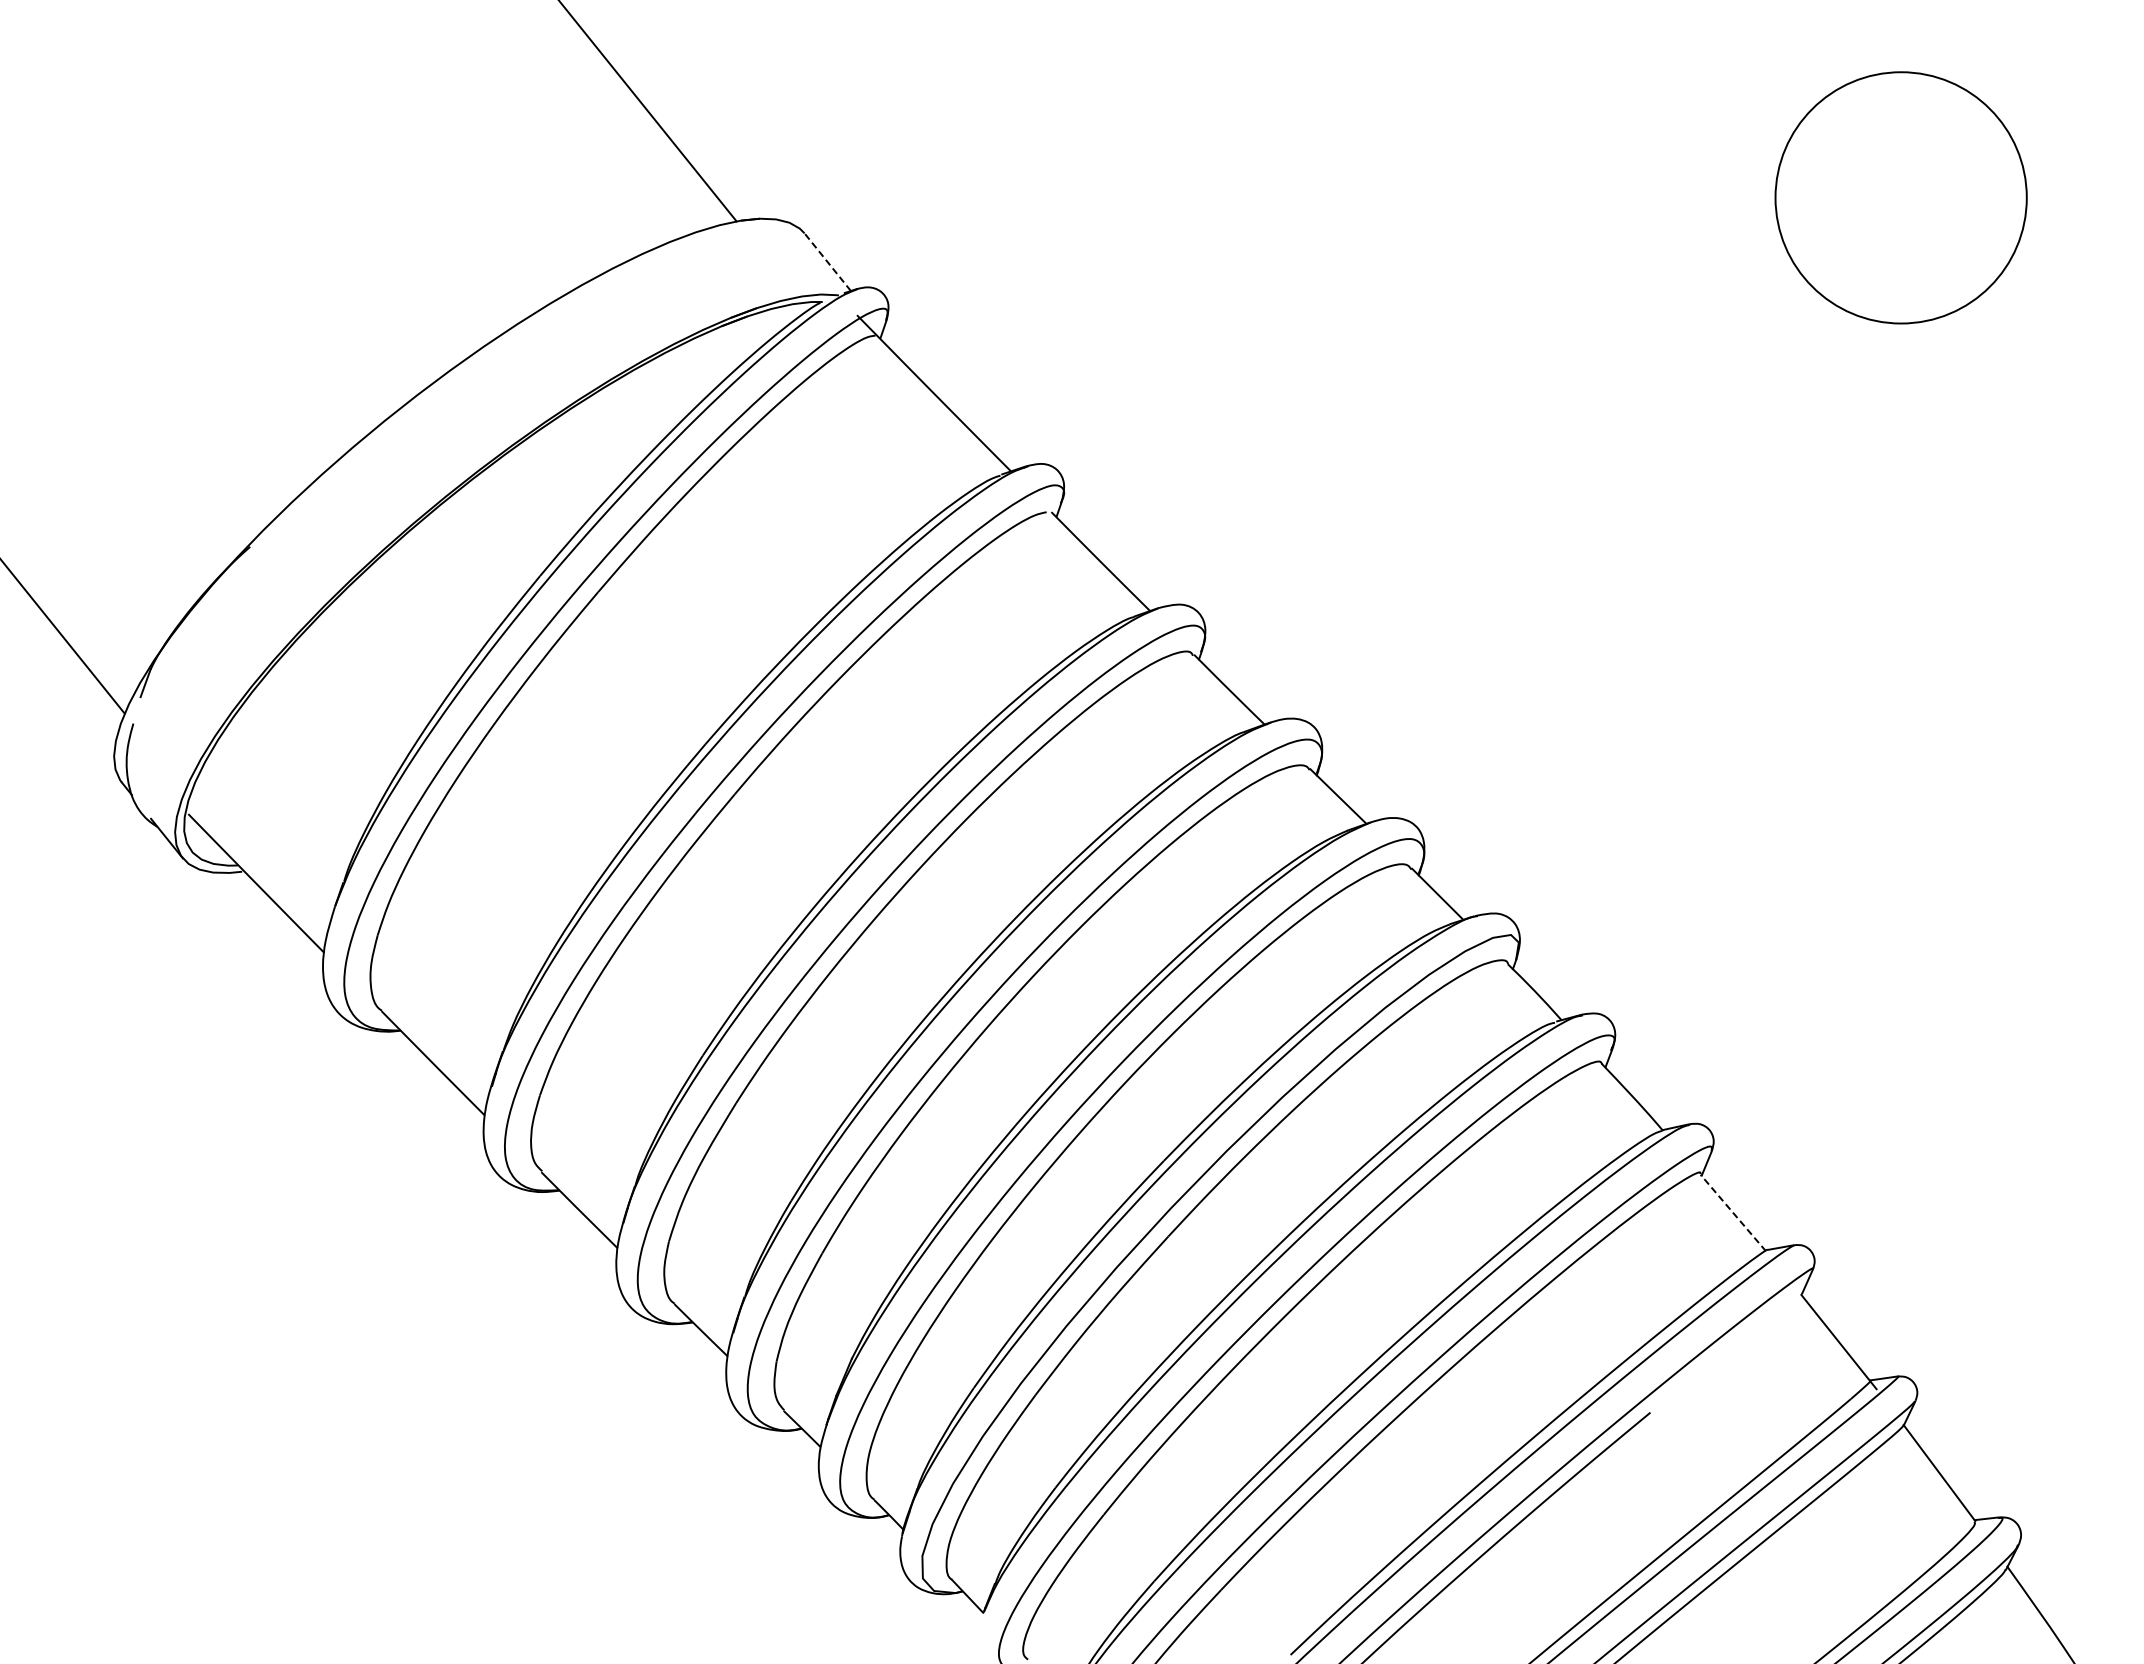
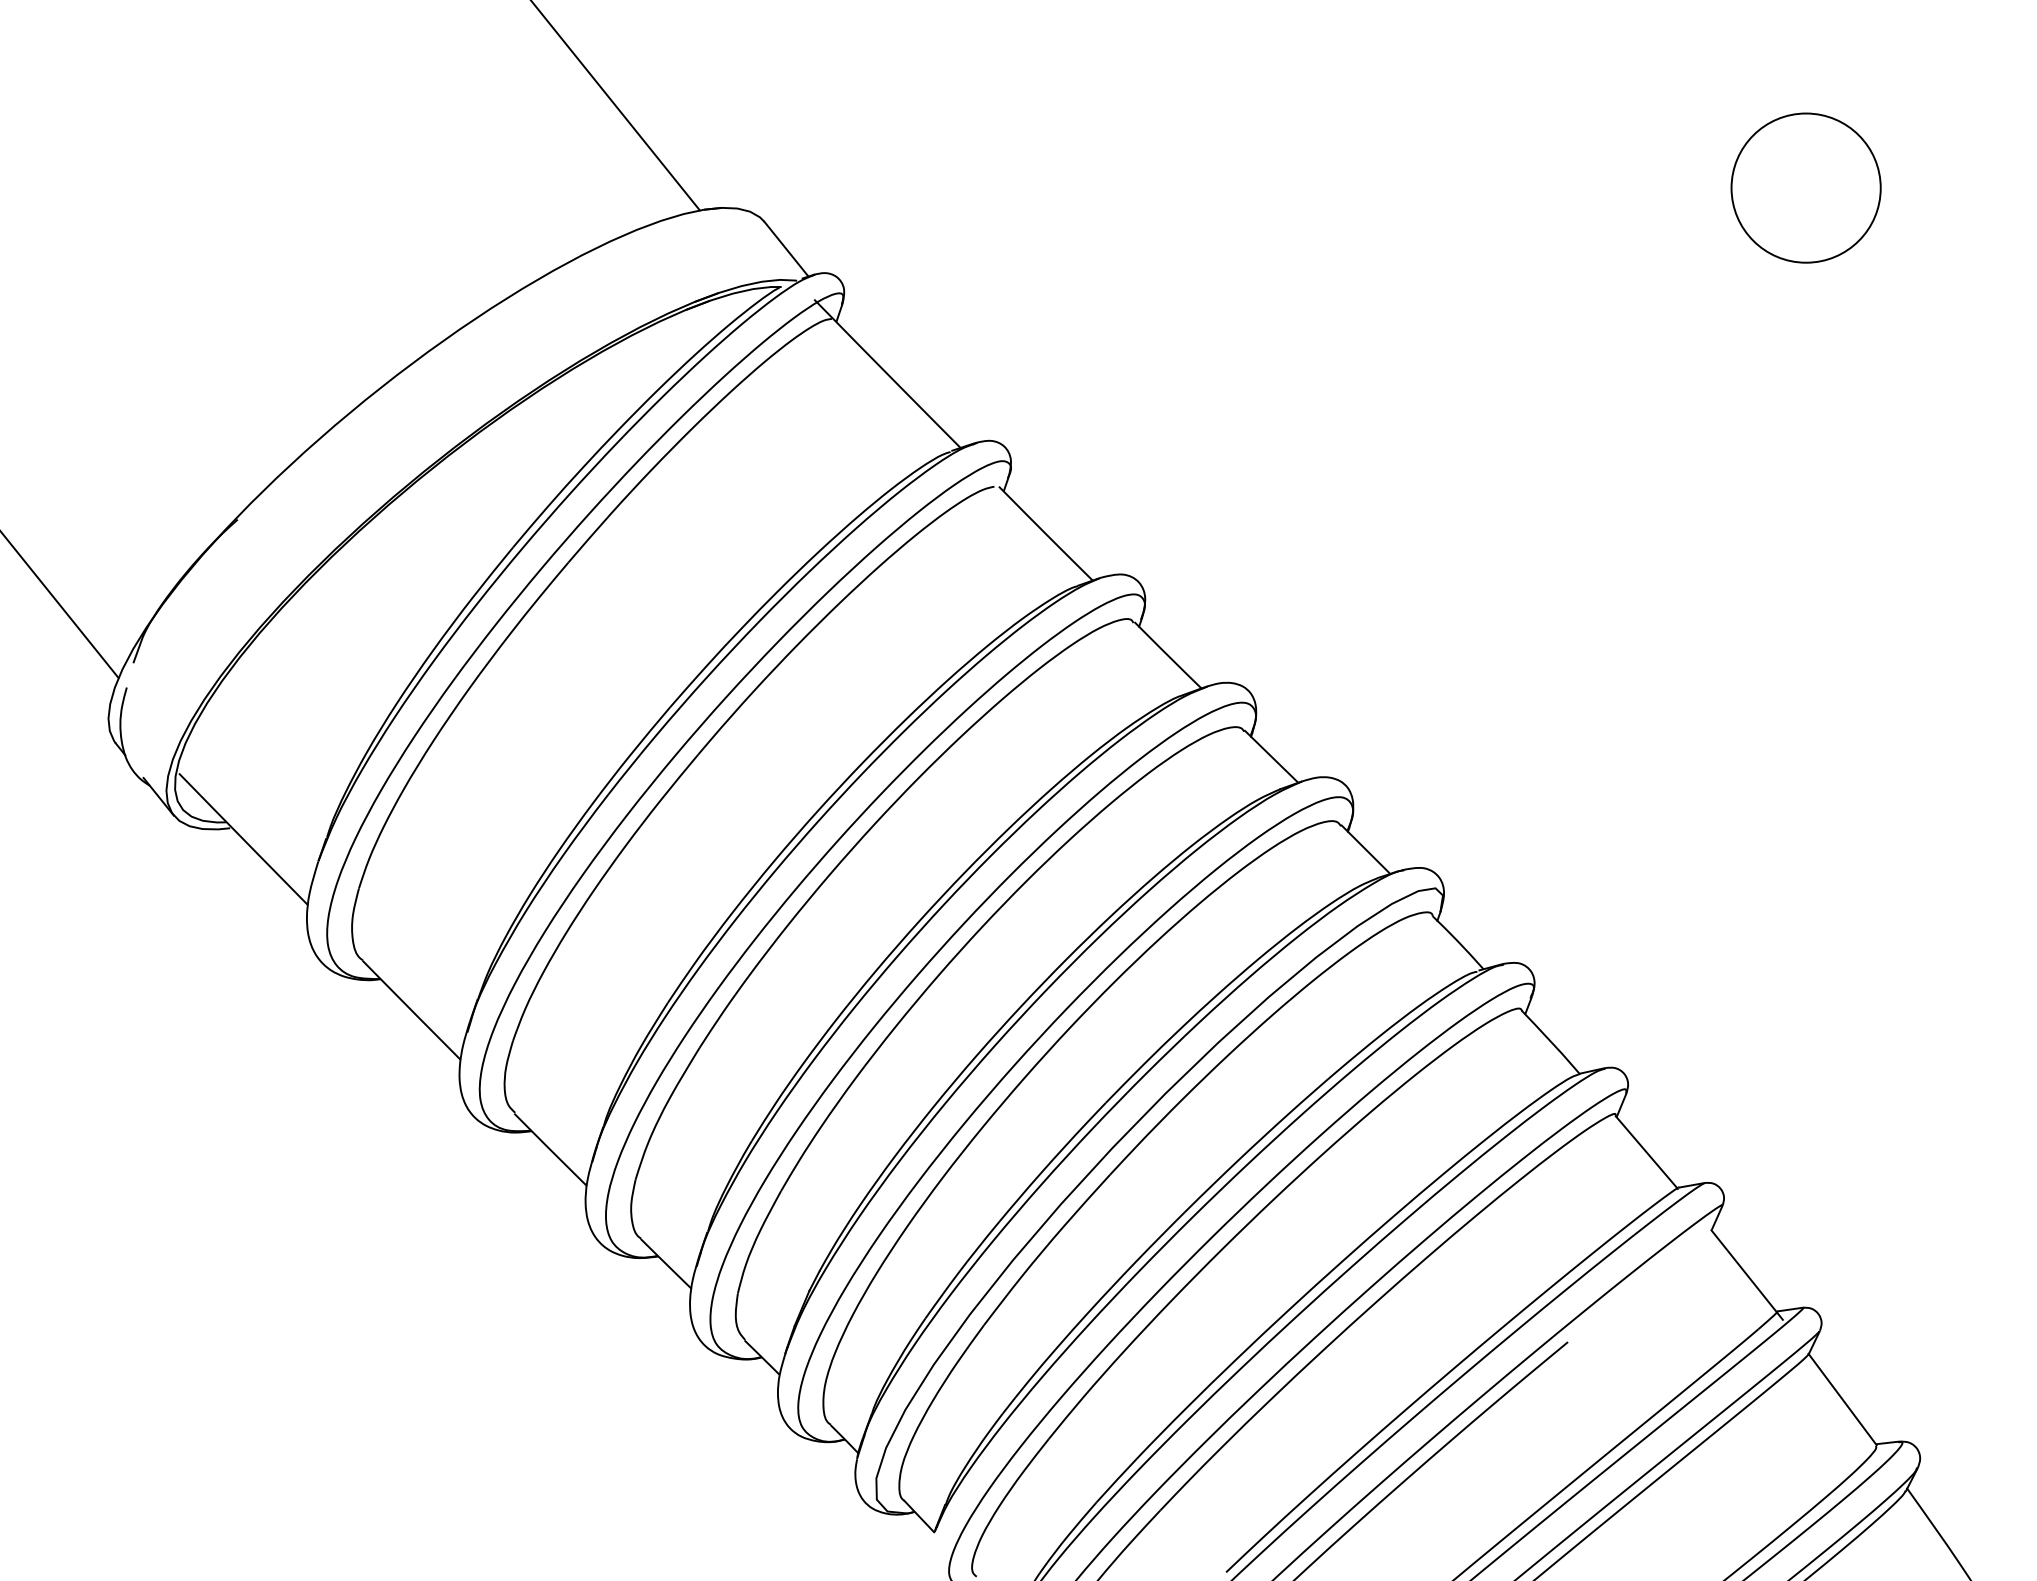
circle: (1900, 197) -> (1805, 187), size x0.62
line: (827, 262) -> (786, 249), dashed -> solid
line: (1733, 1212) -> (1646, 1151), dashed -> solid

